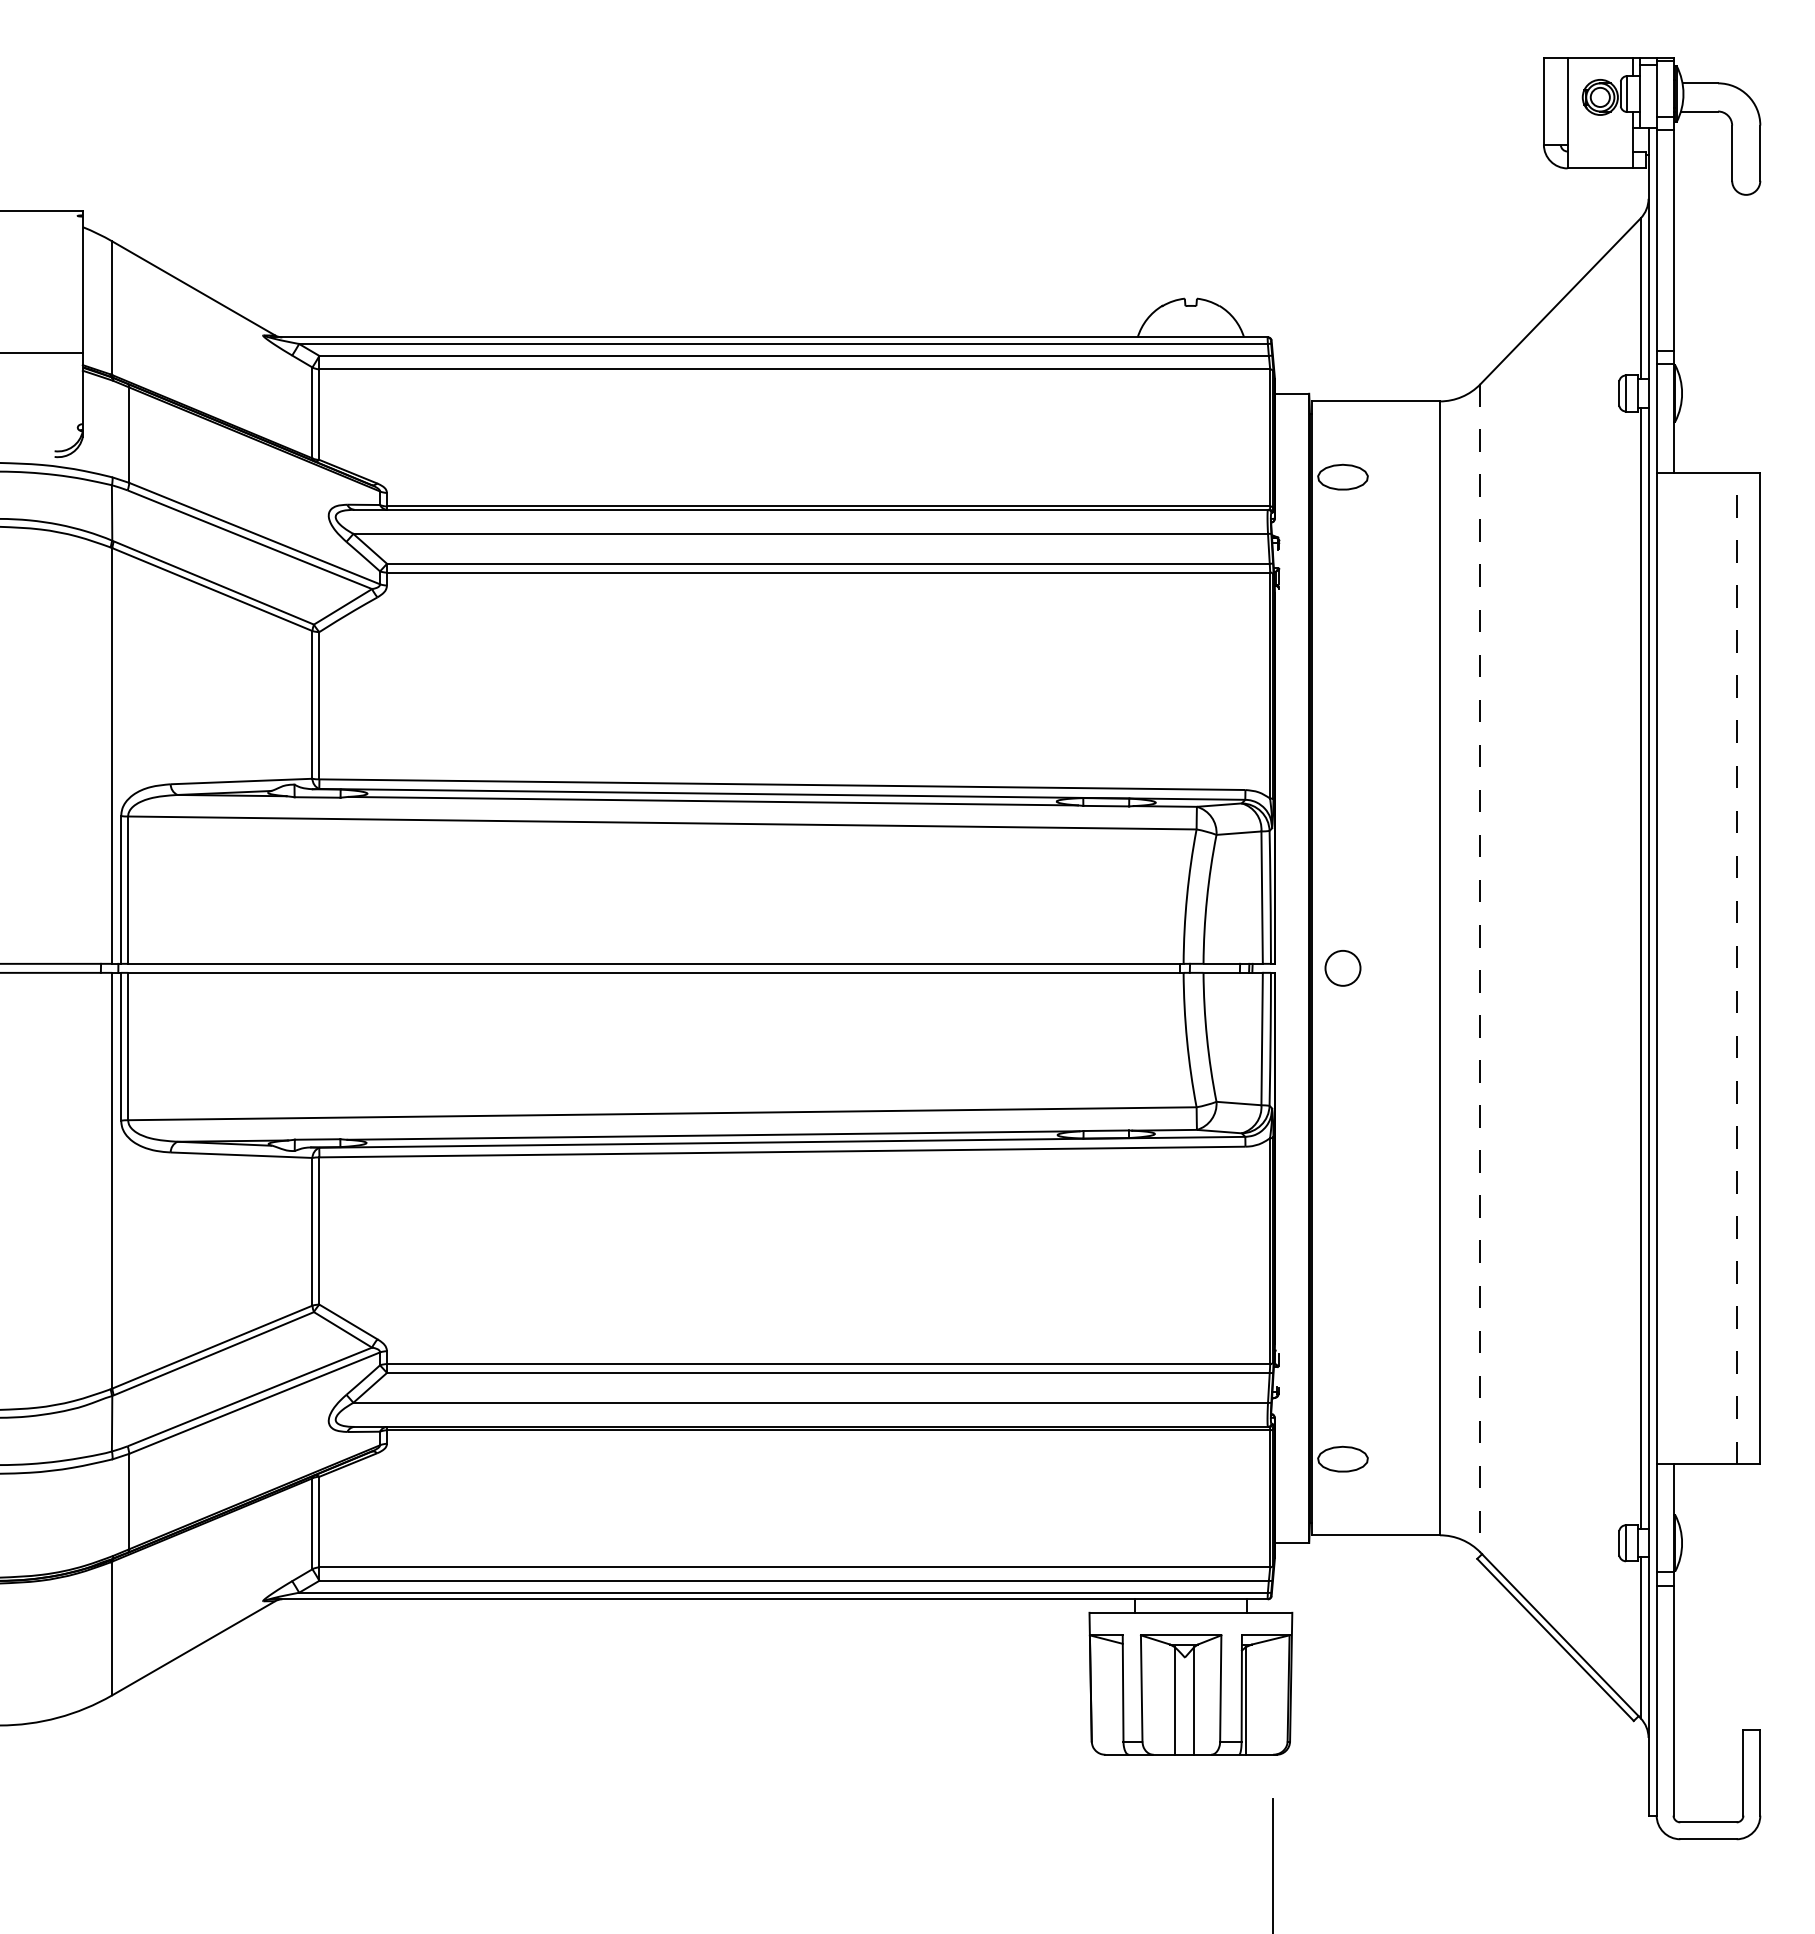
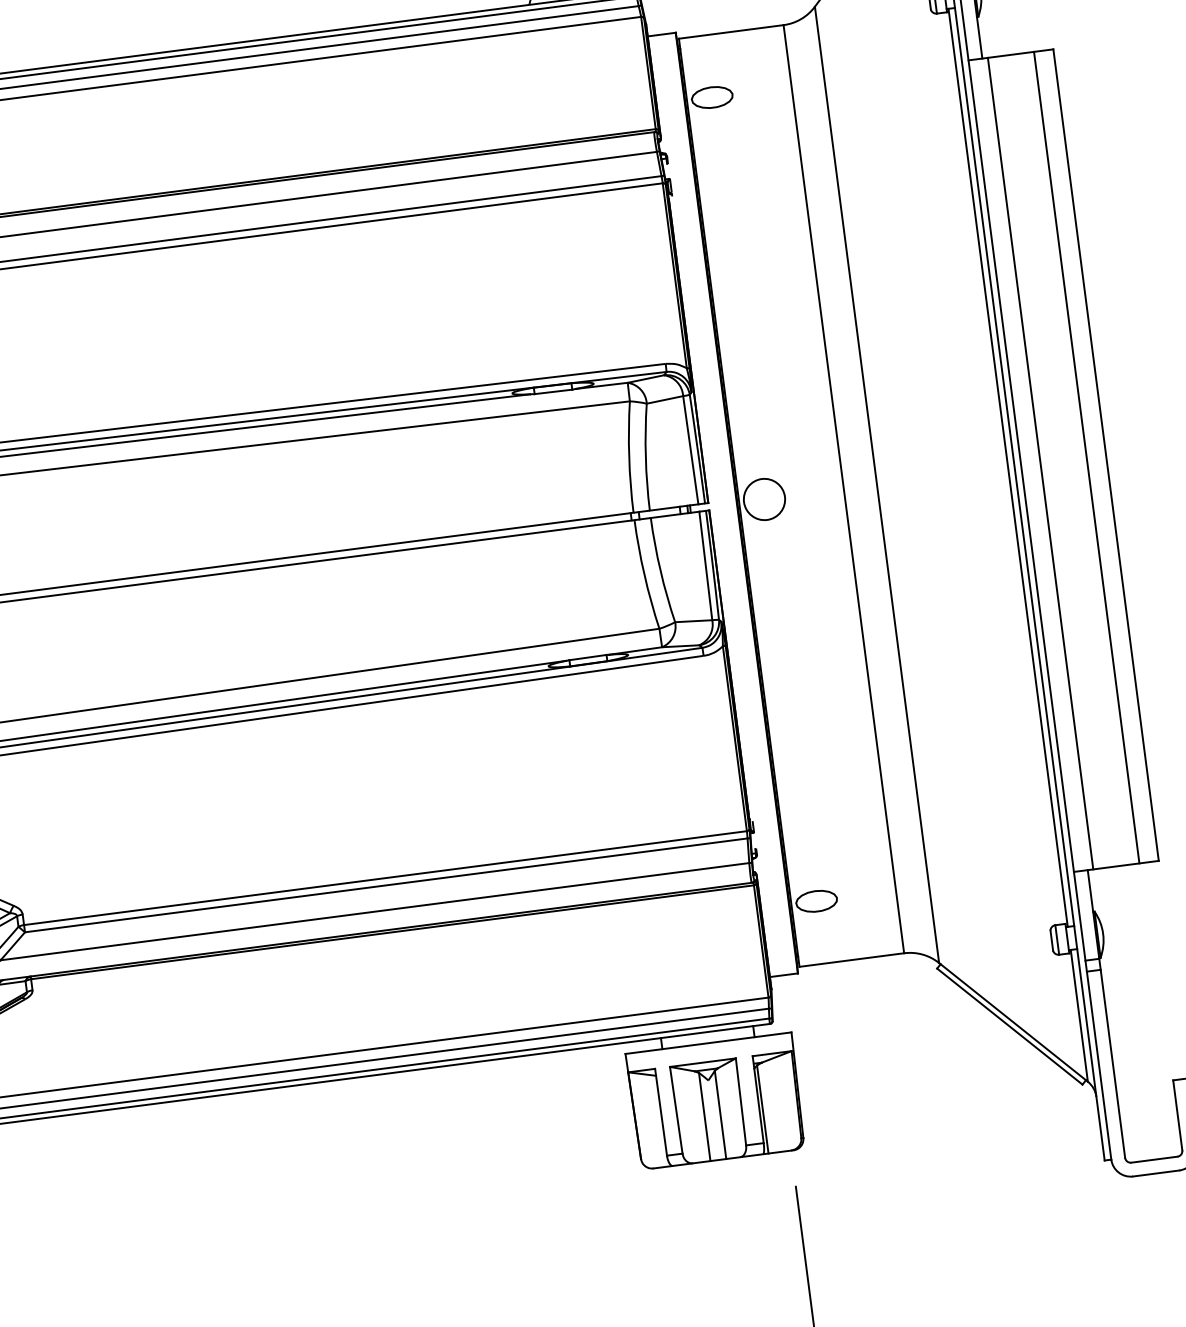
circle: (1343, 968) -> (764, 499), size x1.43
line: (1480, 968) -> (877, 485), dashed -> solid
line: (1680, 968) -> (1040, 463), added
line: (1736, 968) -> (1086, 457), dashed -> solid

